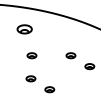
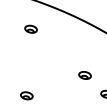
part: (24, 28) -> (30, 28), size x0.62
part: (31, 55) -> (33, 65), removed

